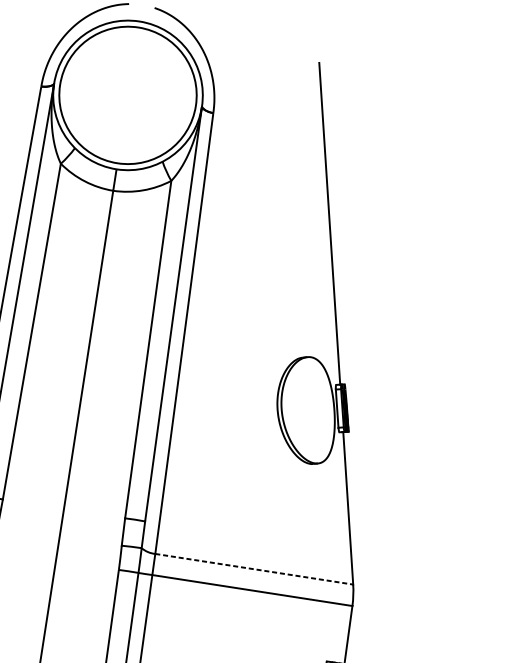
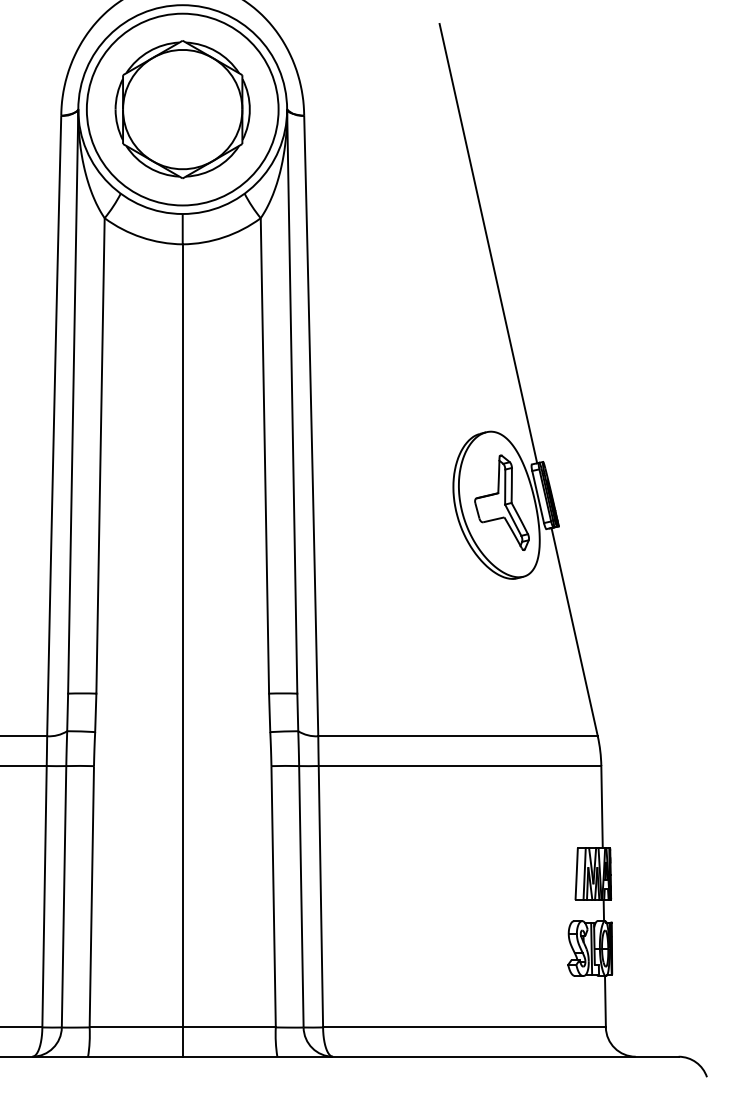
part: (127, 95) -> (182, 109), added
part: (310, 408) -> (501, 502), added
line: (254, 569) -> (458, 736), dashed -> solid

